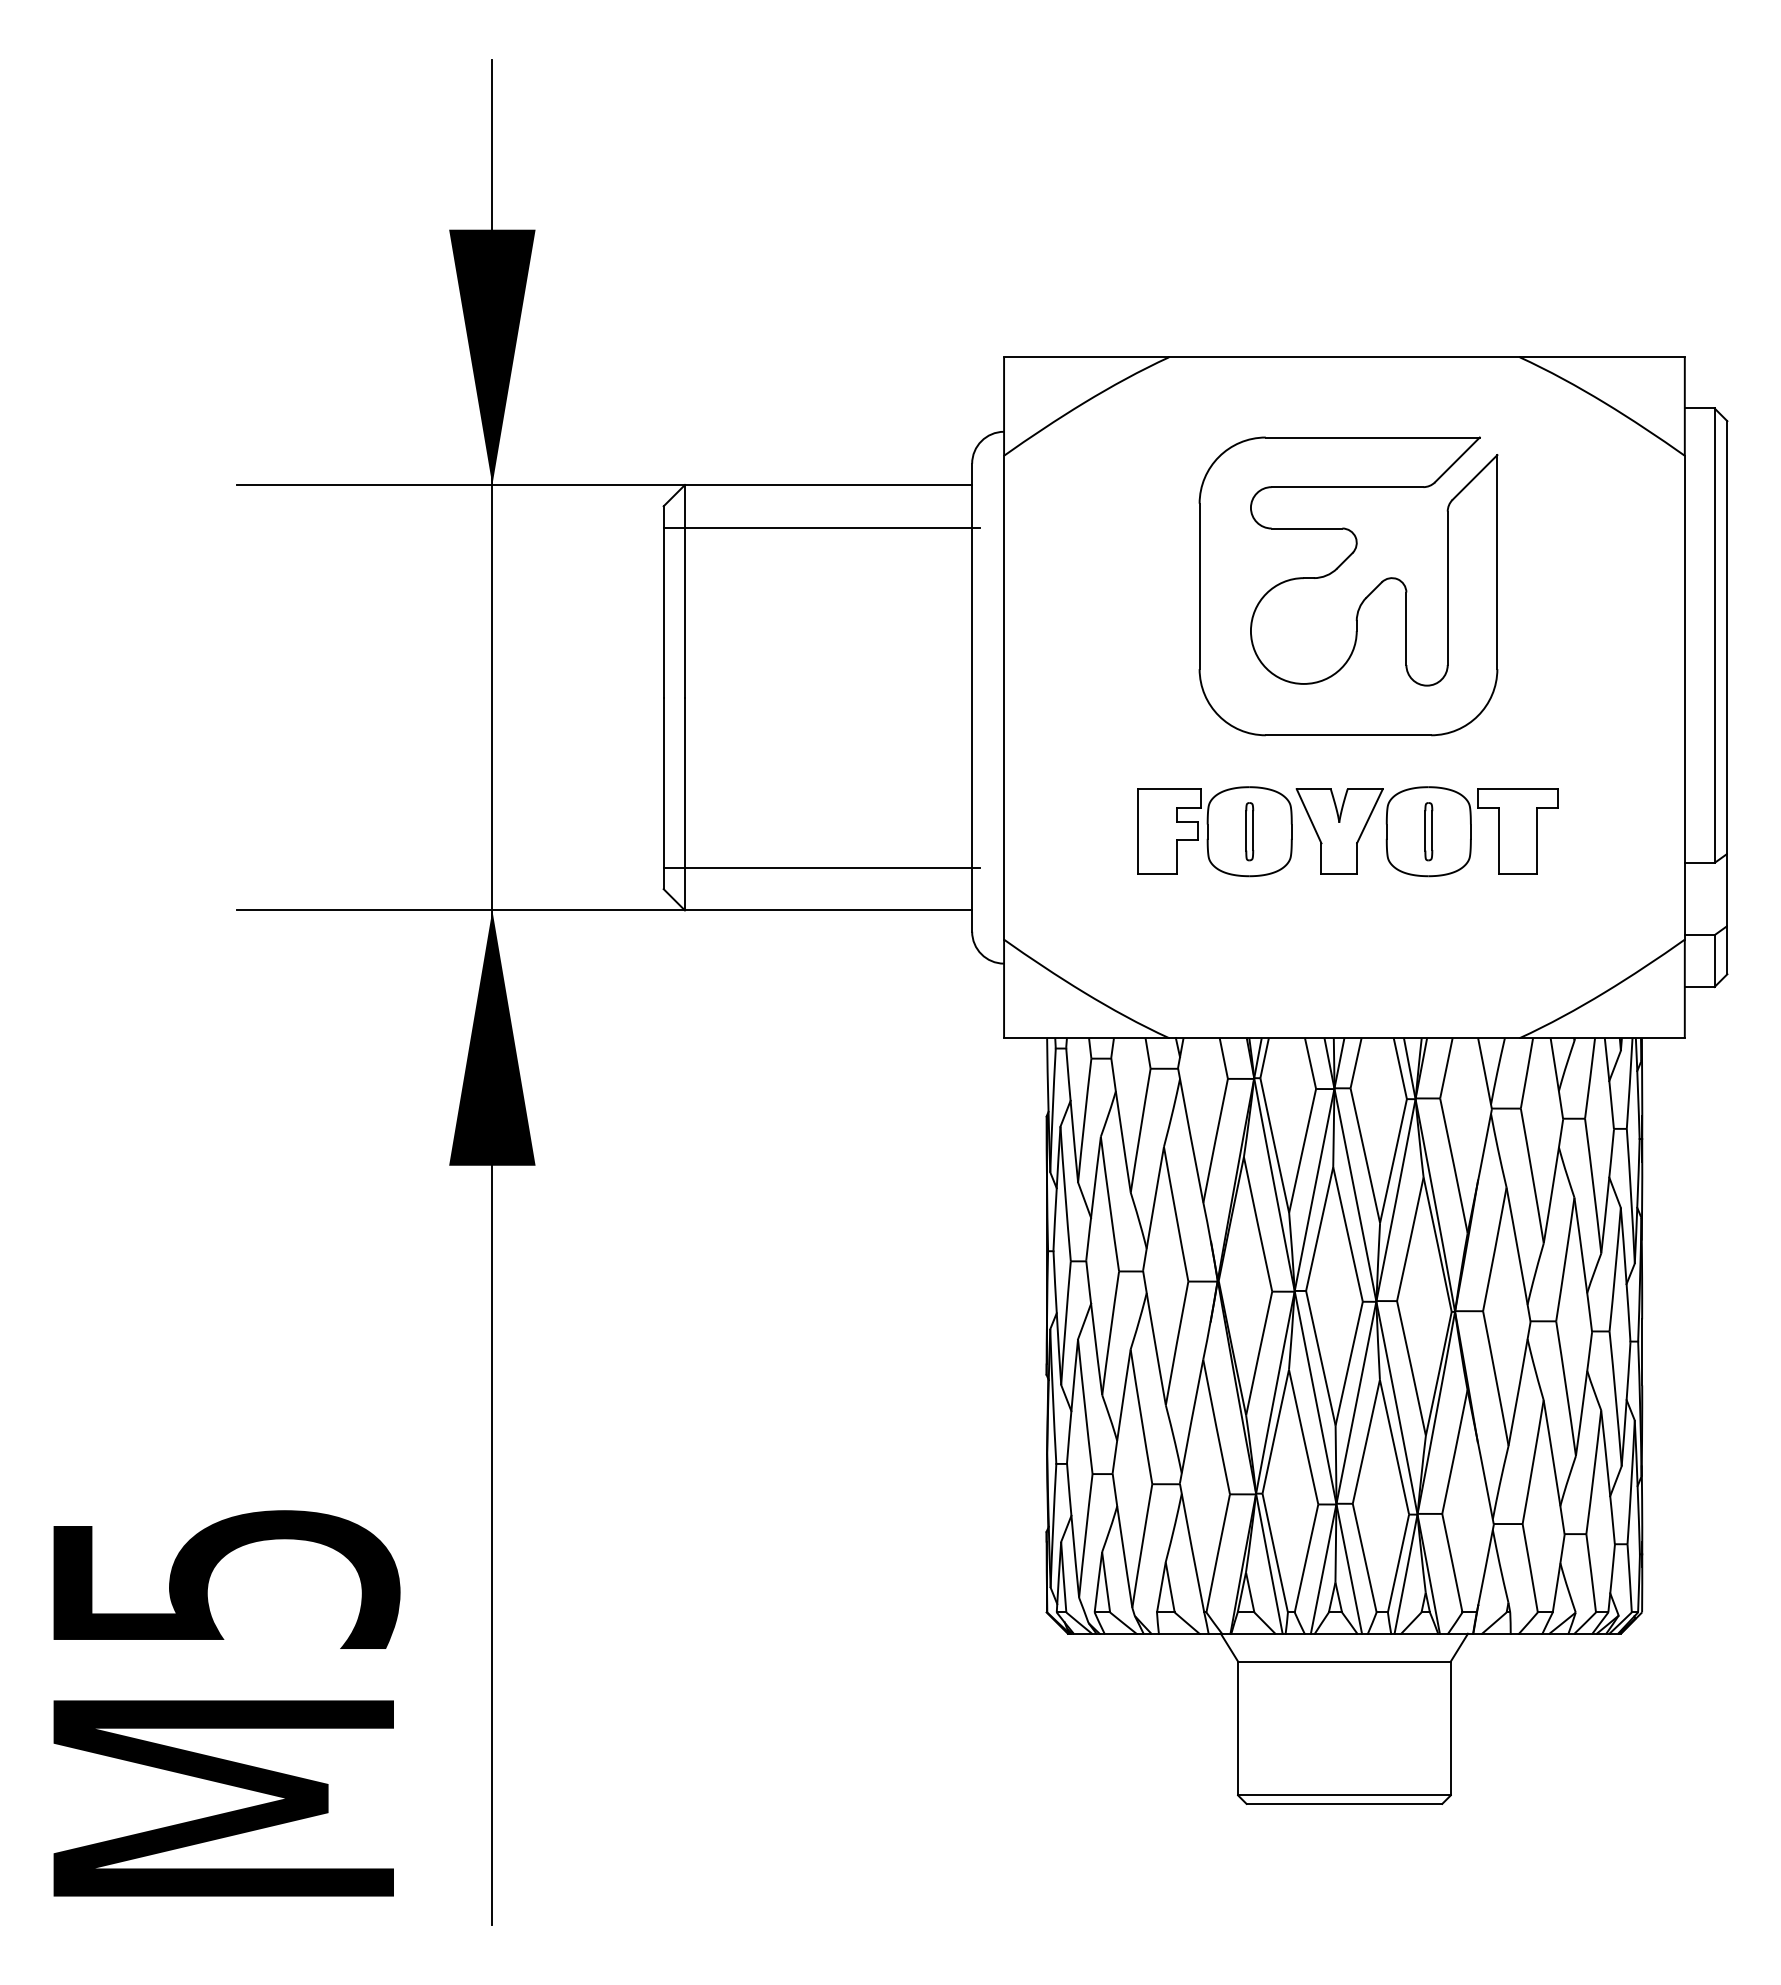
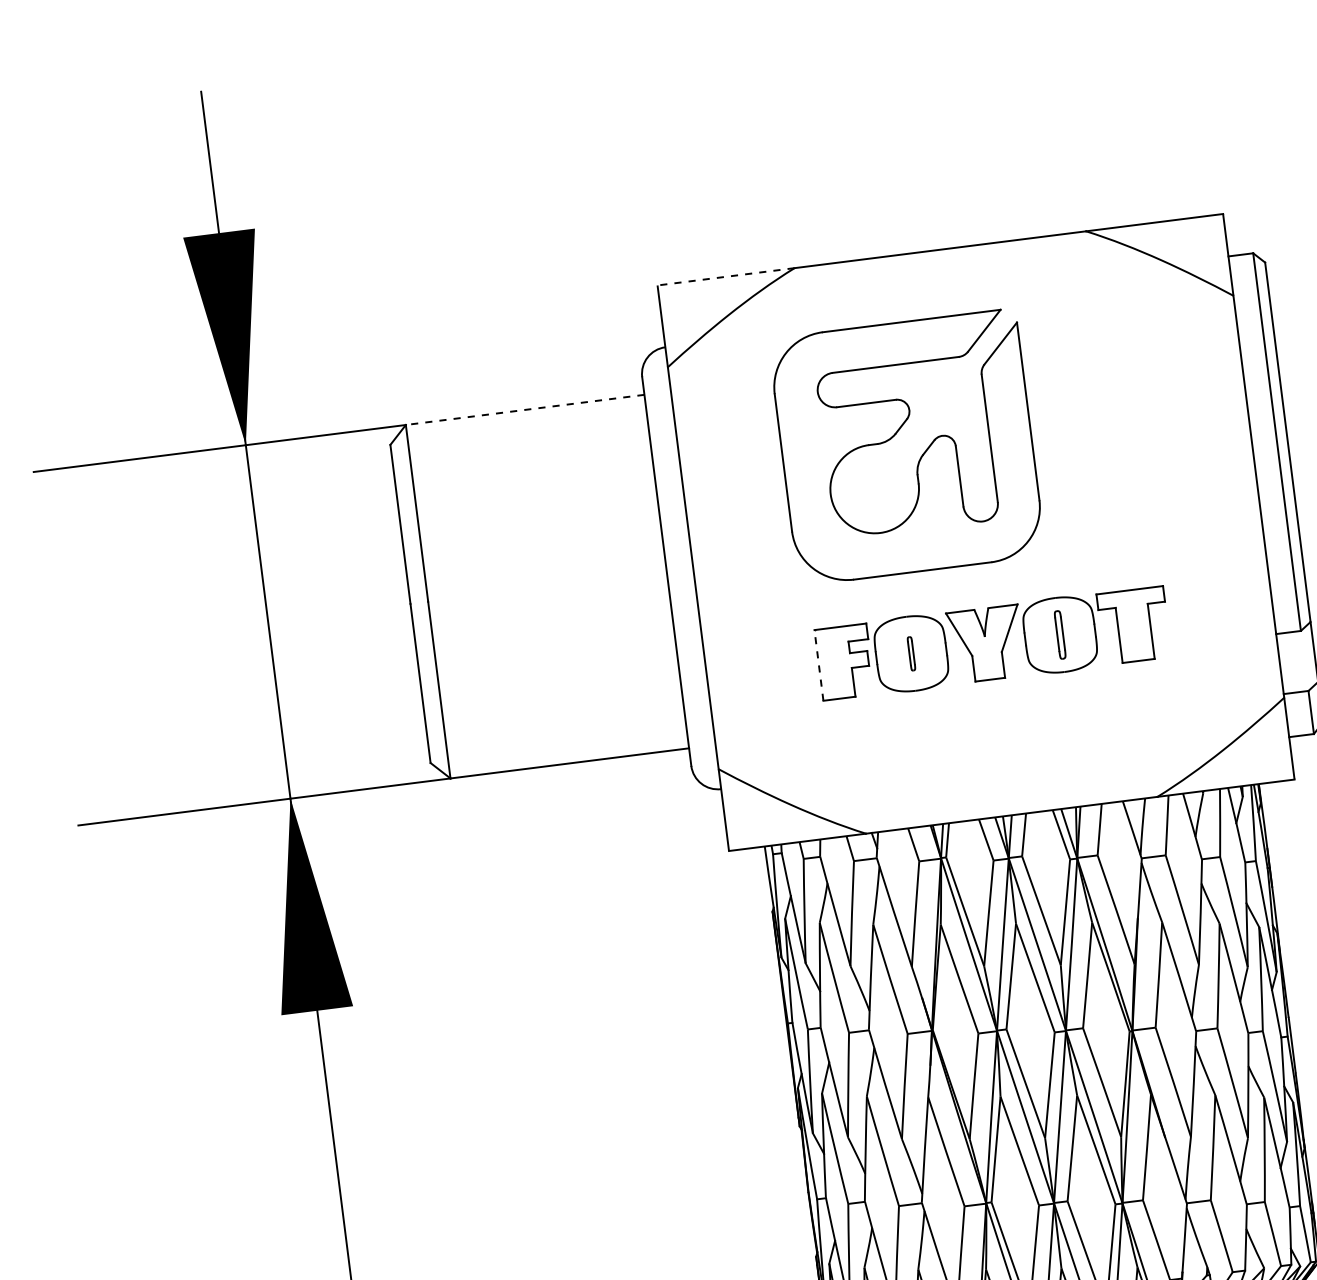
line: (1086, 357) -> (726, 276), solid -> dashed
line: (828, 485) -> (525, 410), solid -> dashed
line: (821, 527) -> (523, 445), removed
part: (1334, 572) -> (894, 437), moved
line: (1138, 831) -> (819, 665), solid -> dashed
part: (1249, 831) -> (911, 653), size x0.7
line: (821, 867) -> (559, 728), removed

